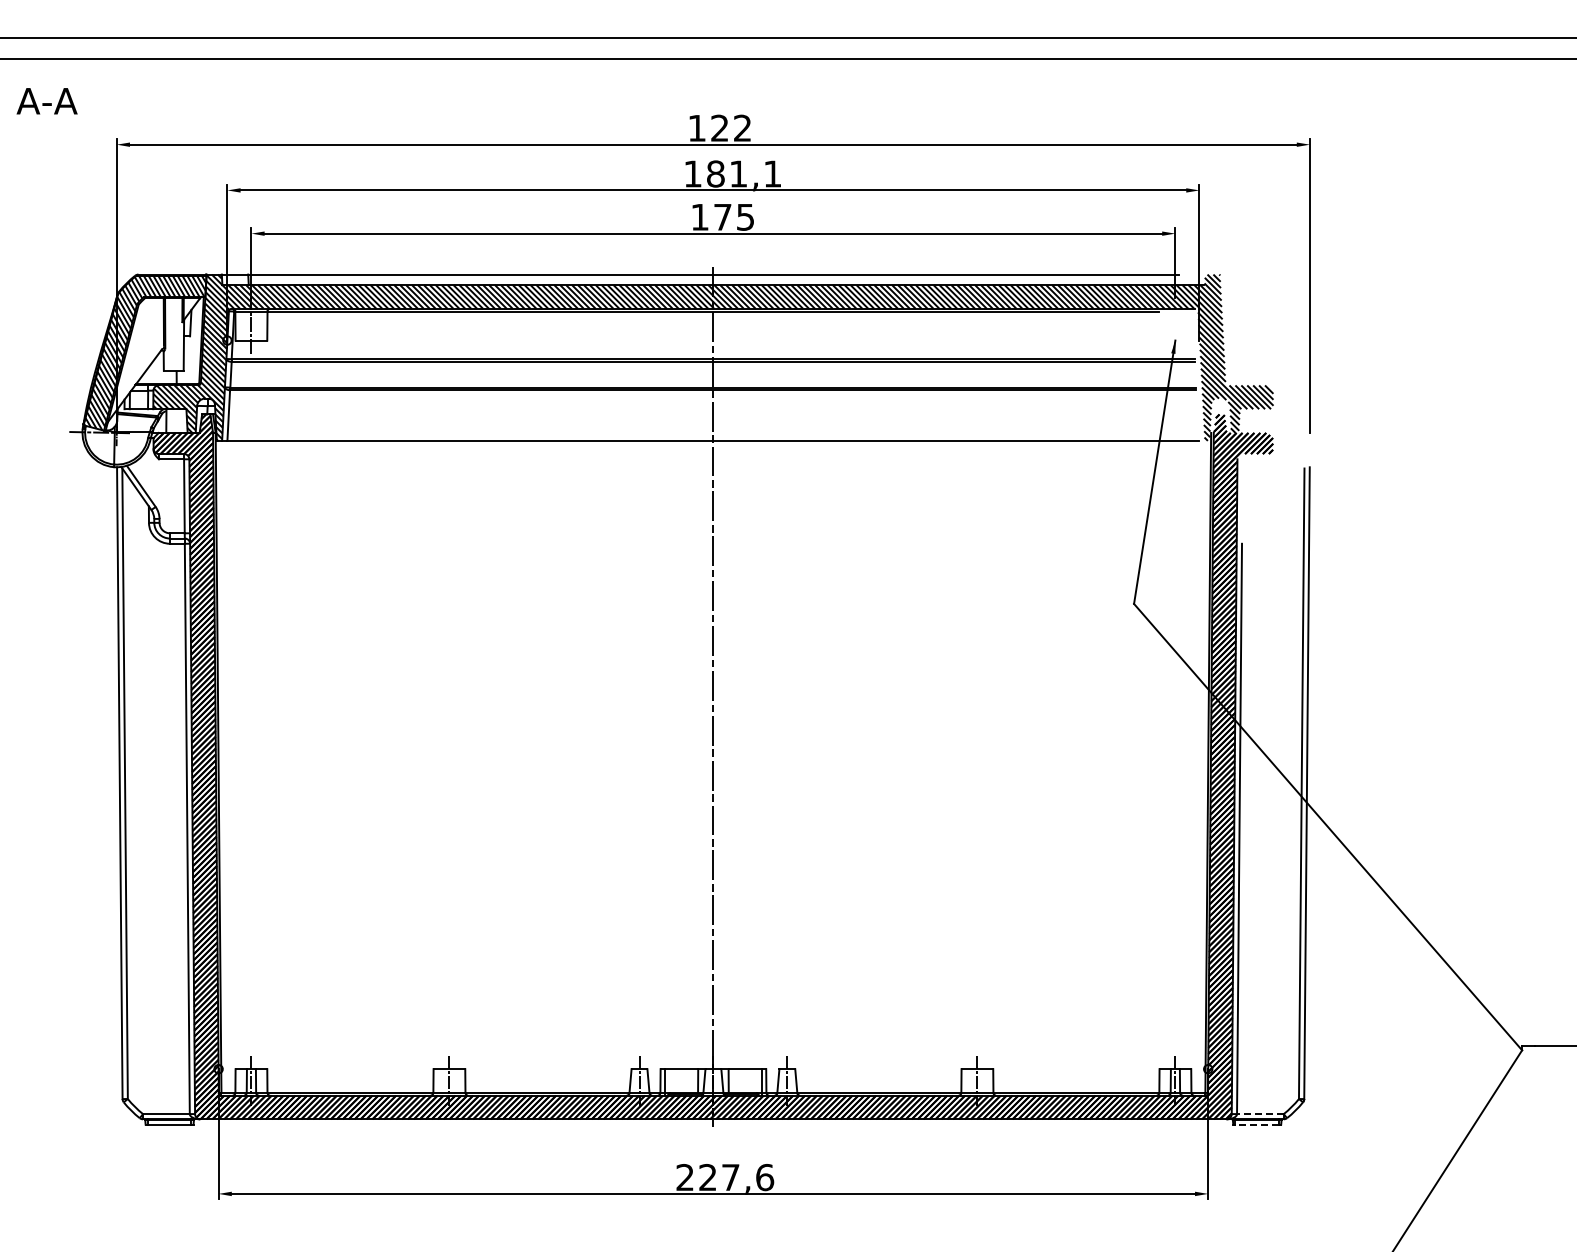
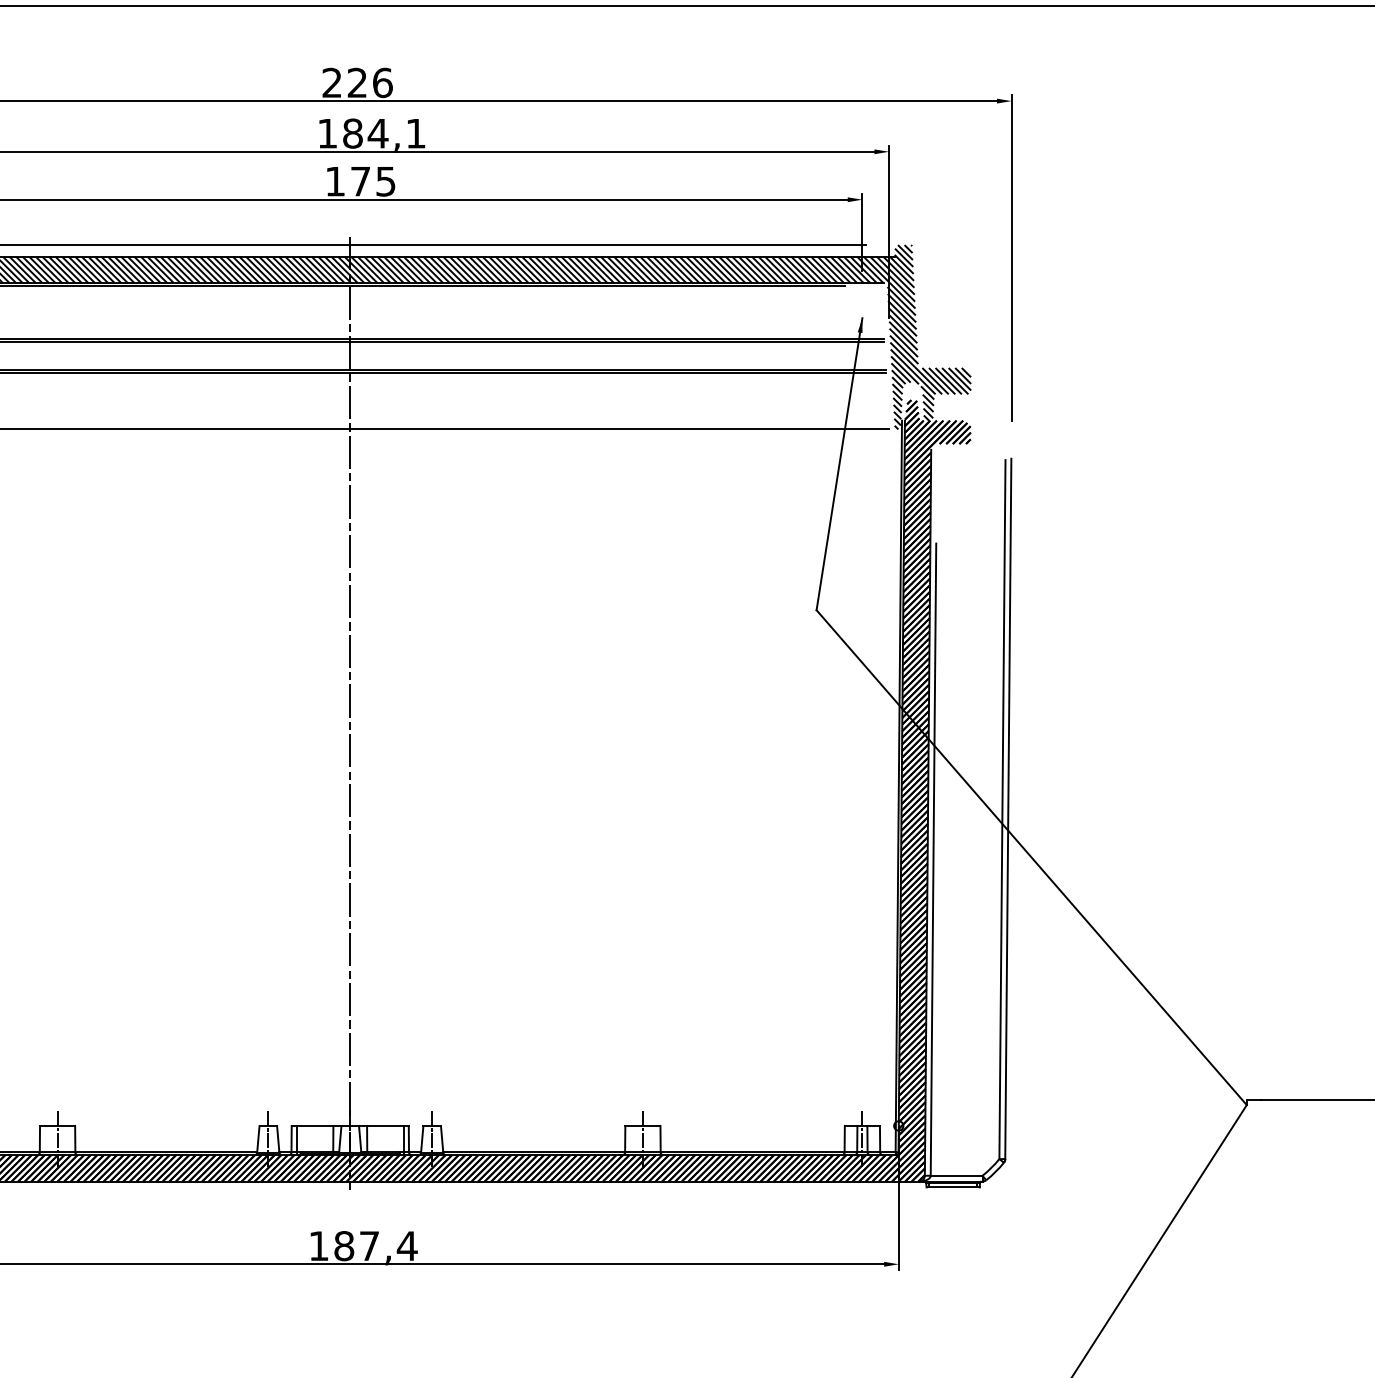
text: (719, 127) -> (356, 82), 122 -> 226
text: (738, 173) -> (378, 133), 181,1 -> 184,1
line: (1259, 1114) -> (955, 1176), dashed -> solid
line: (1257, 1124) -> (953, 1187), dashed -> solid
text: (725, 1177) -> (363, 1246), 227,6 -> 187,4

